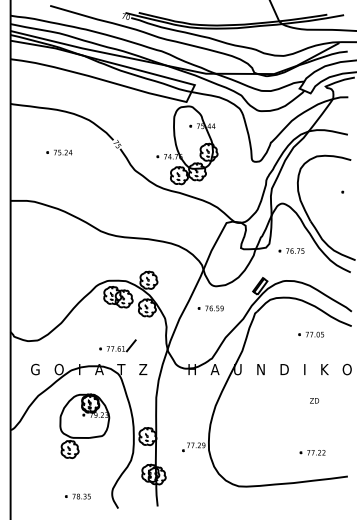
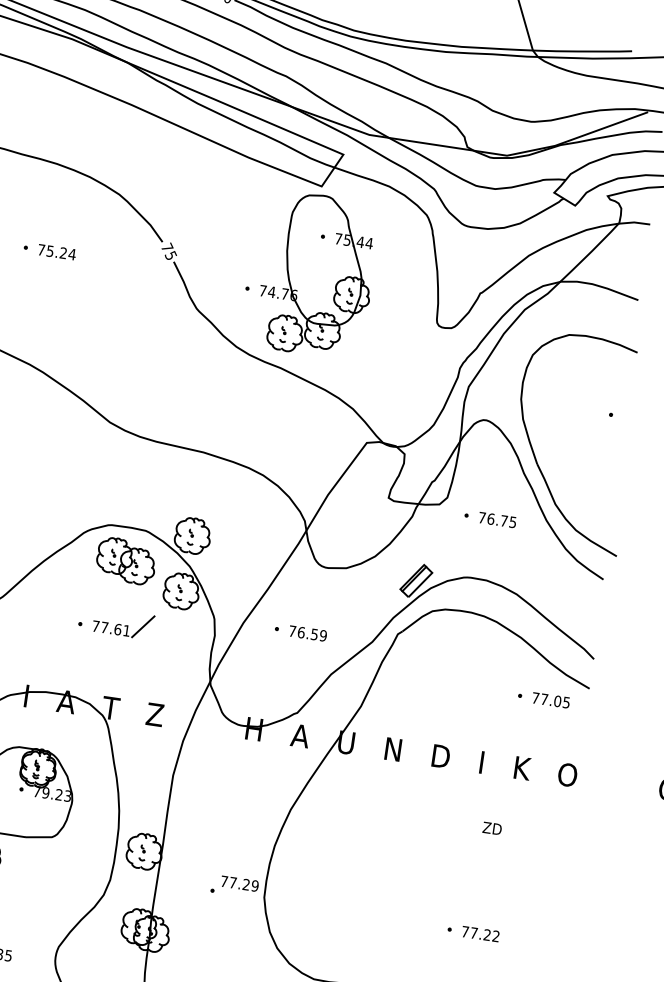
part: (210, 308) -> (299, 632), moved
part: (311, 334) -> (544, 699), moved
part: (117, 345) -> (115, 622), moved

